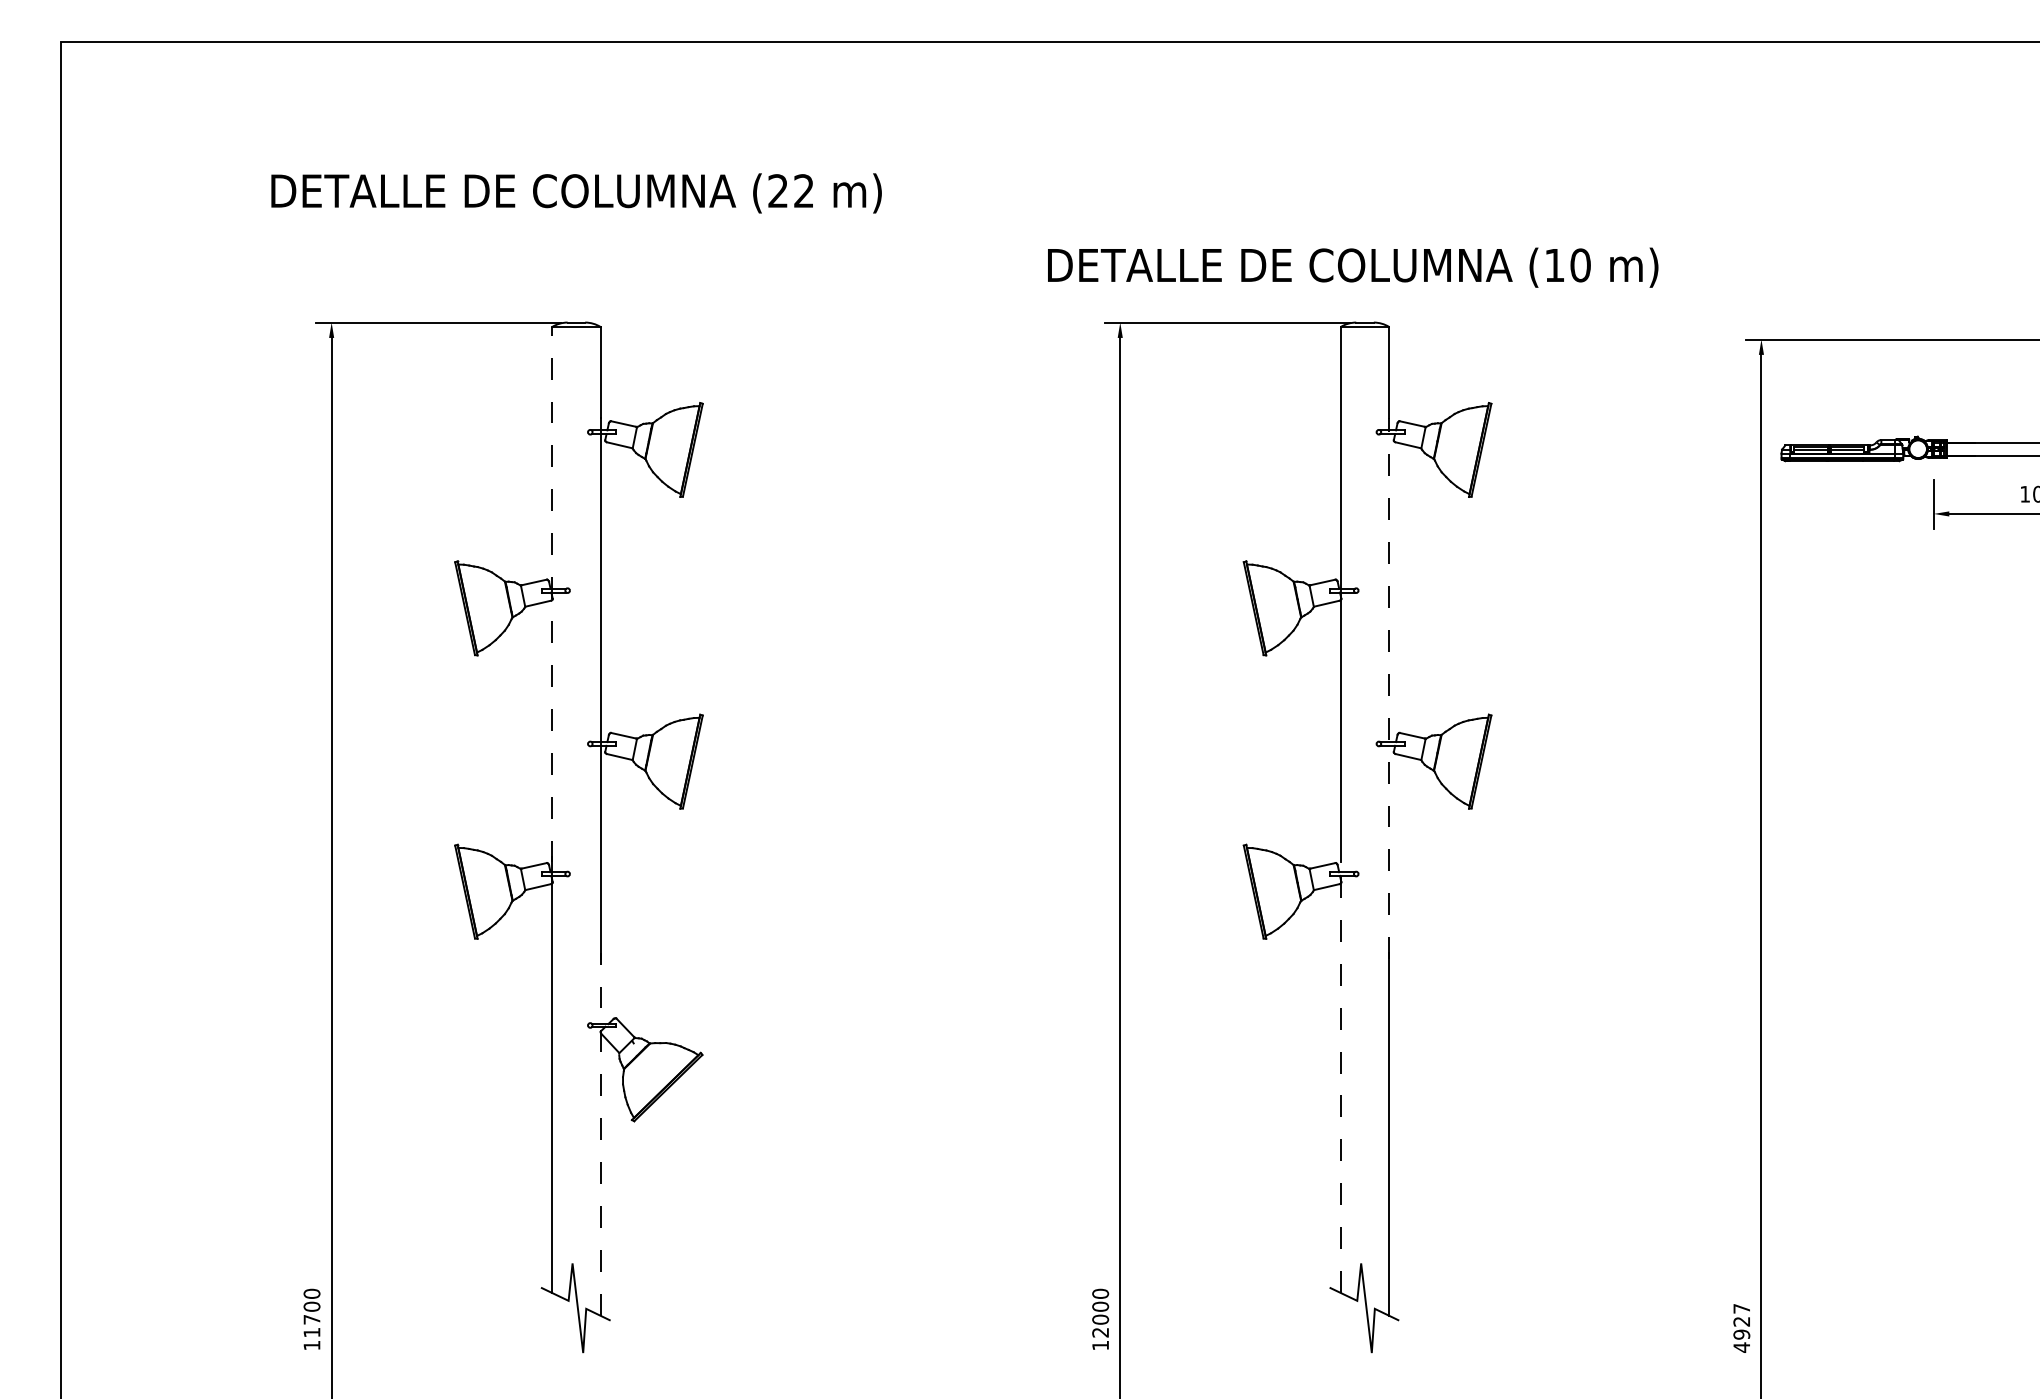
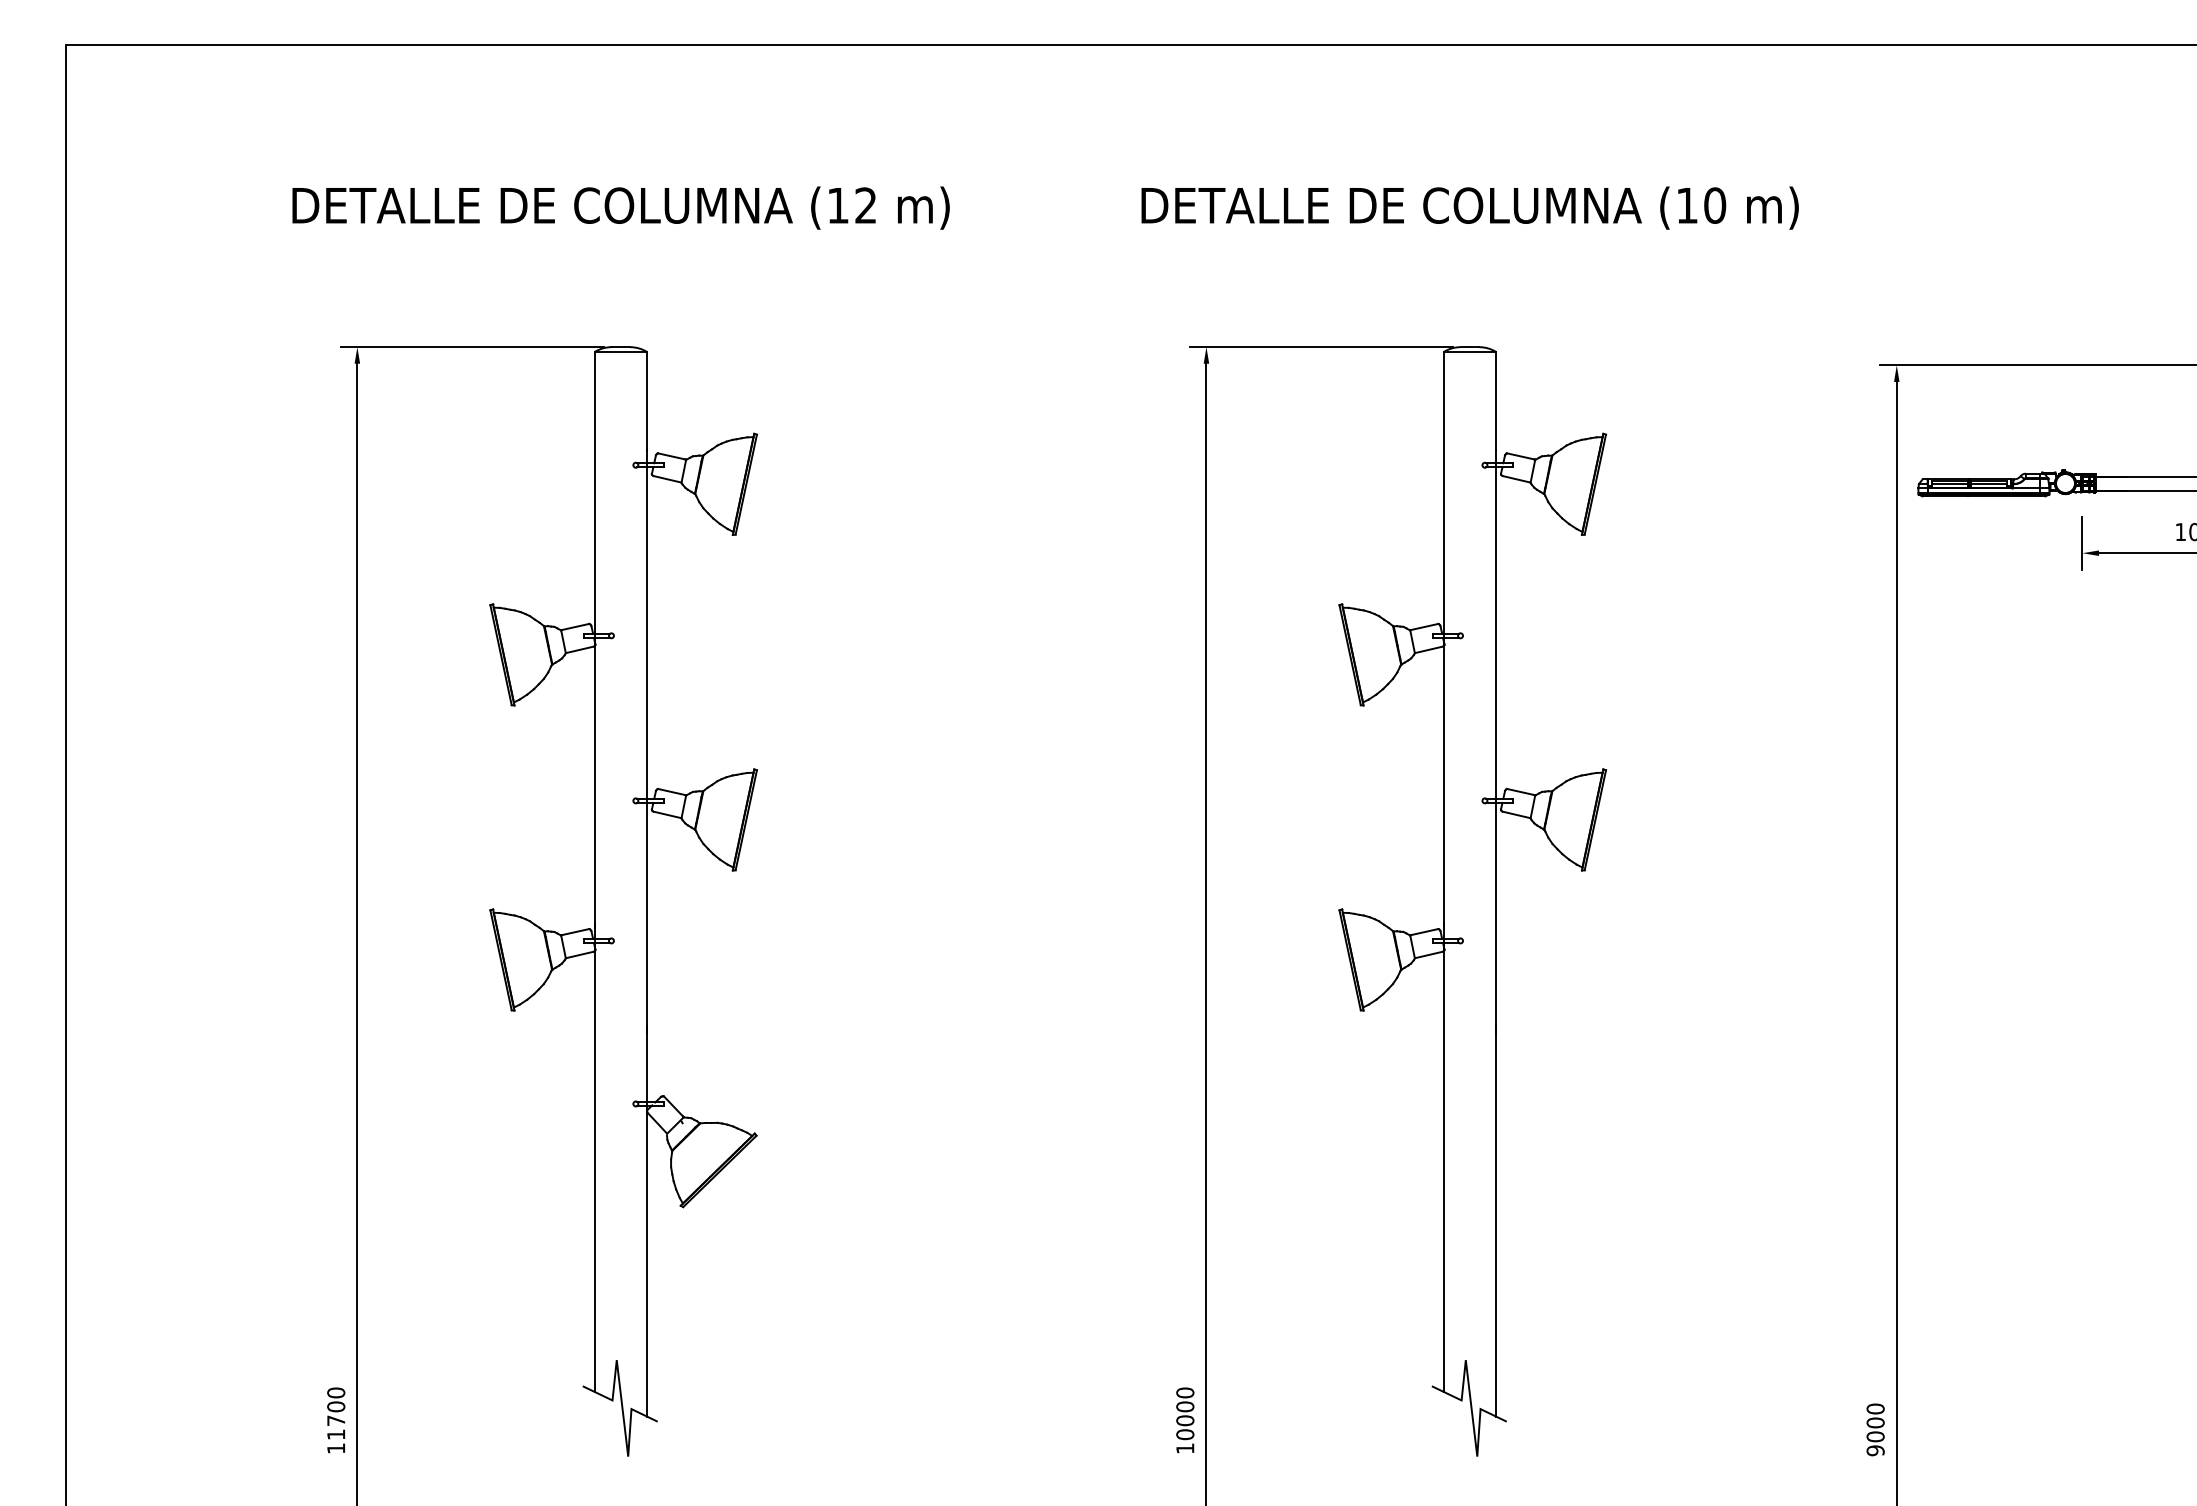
text: (777, 190) -> (837, 205), (22 -> (12
text: (1352, 267) -> (1469, 207), moved
line: (551, 594) -> (594, 639), dashed -> solid
line: (1388, 687) -> (1495, 740), dashed -> solid
line: (1340, 1075) -> (1443, 1157), dashed -> solid
line: (600, 1133) -> (646, 1220), dashed -> solid
text: (1741, 1327) -> (1875, 1429), 4927 -> 9000
text: (1100, 1332) -> (1185, 1434), 12000 -> 10000

